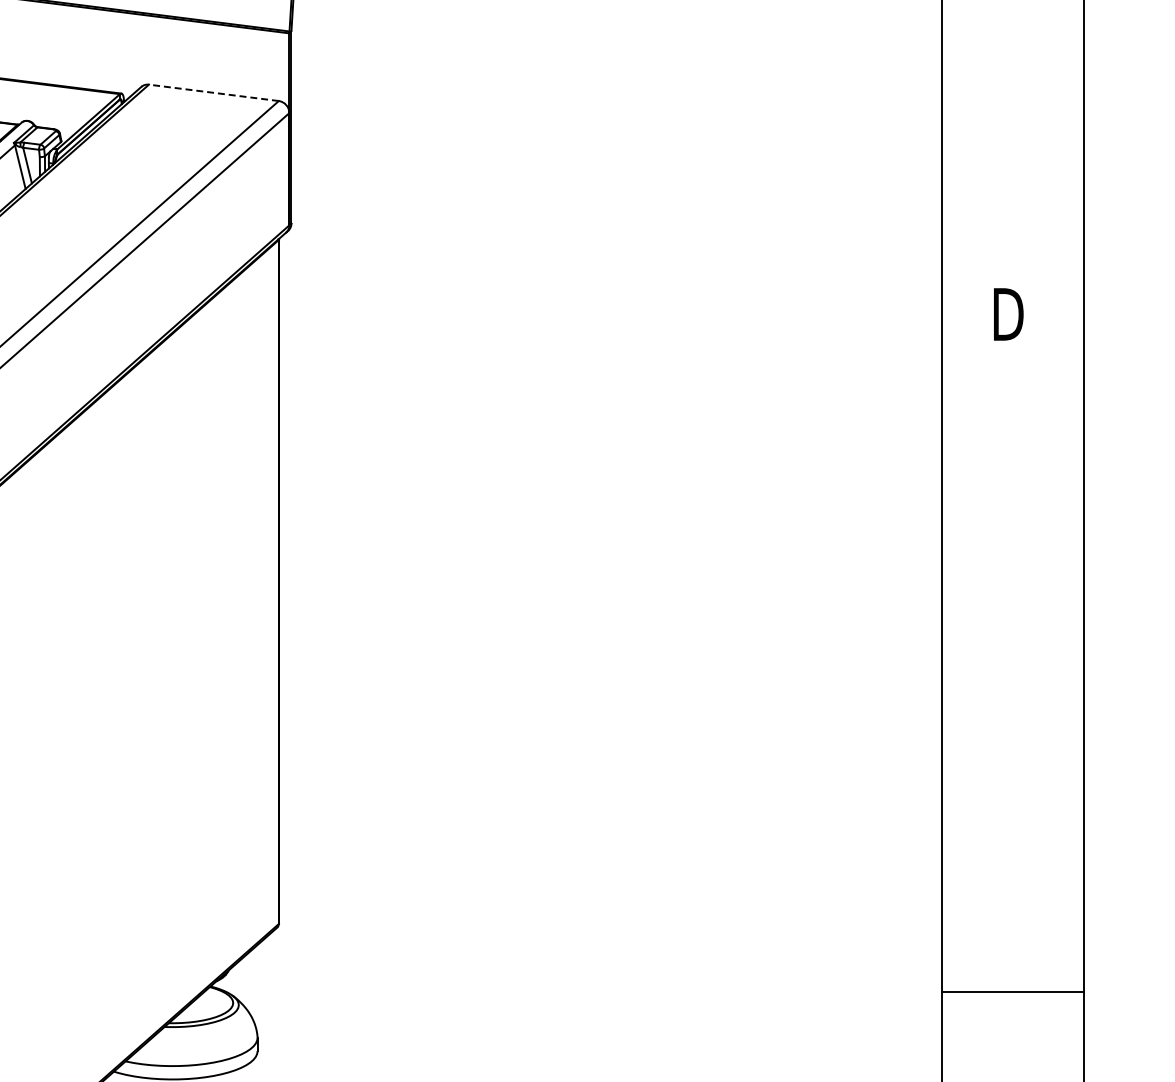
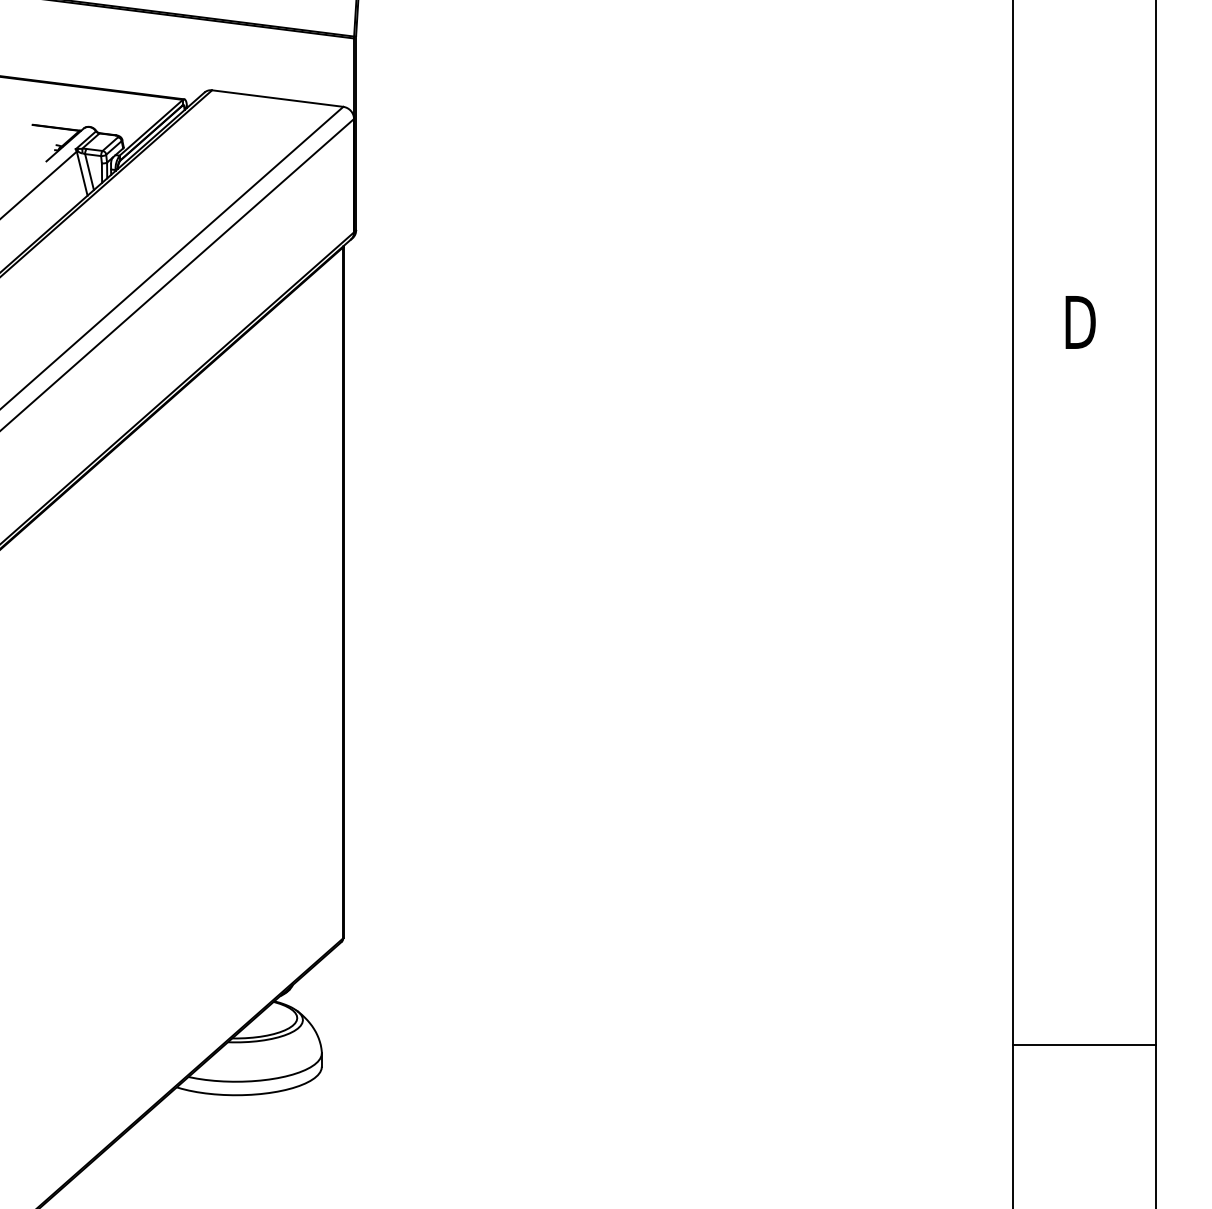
line: (213, 92) -> (277, 98), dashed -> solid
line: (1012, 992) -> (1084, 1045), moved

